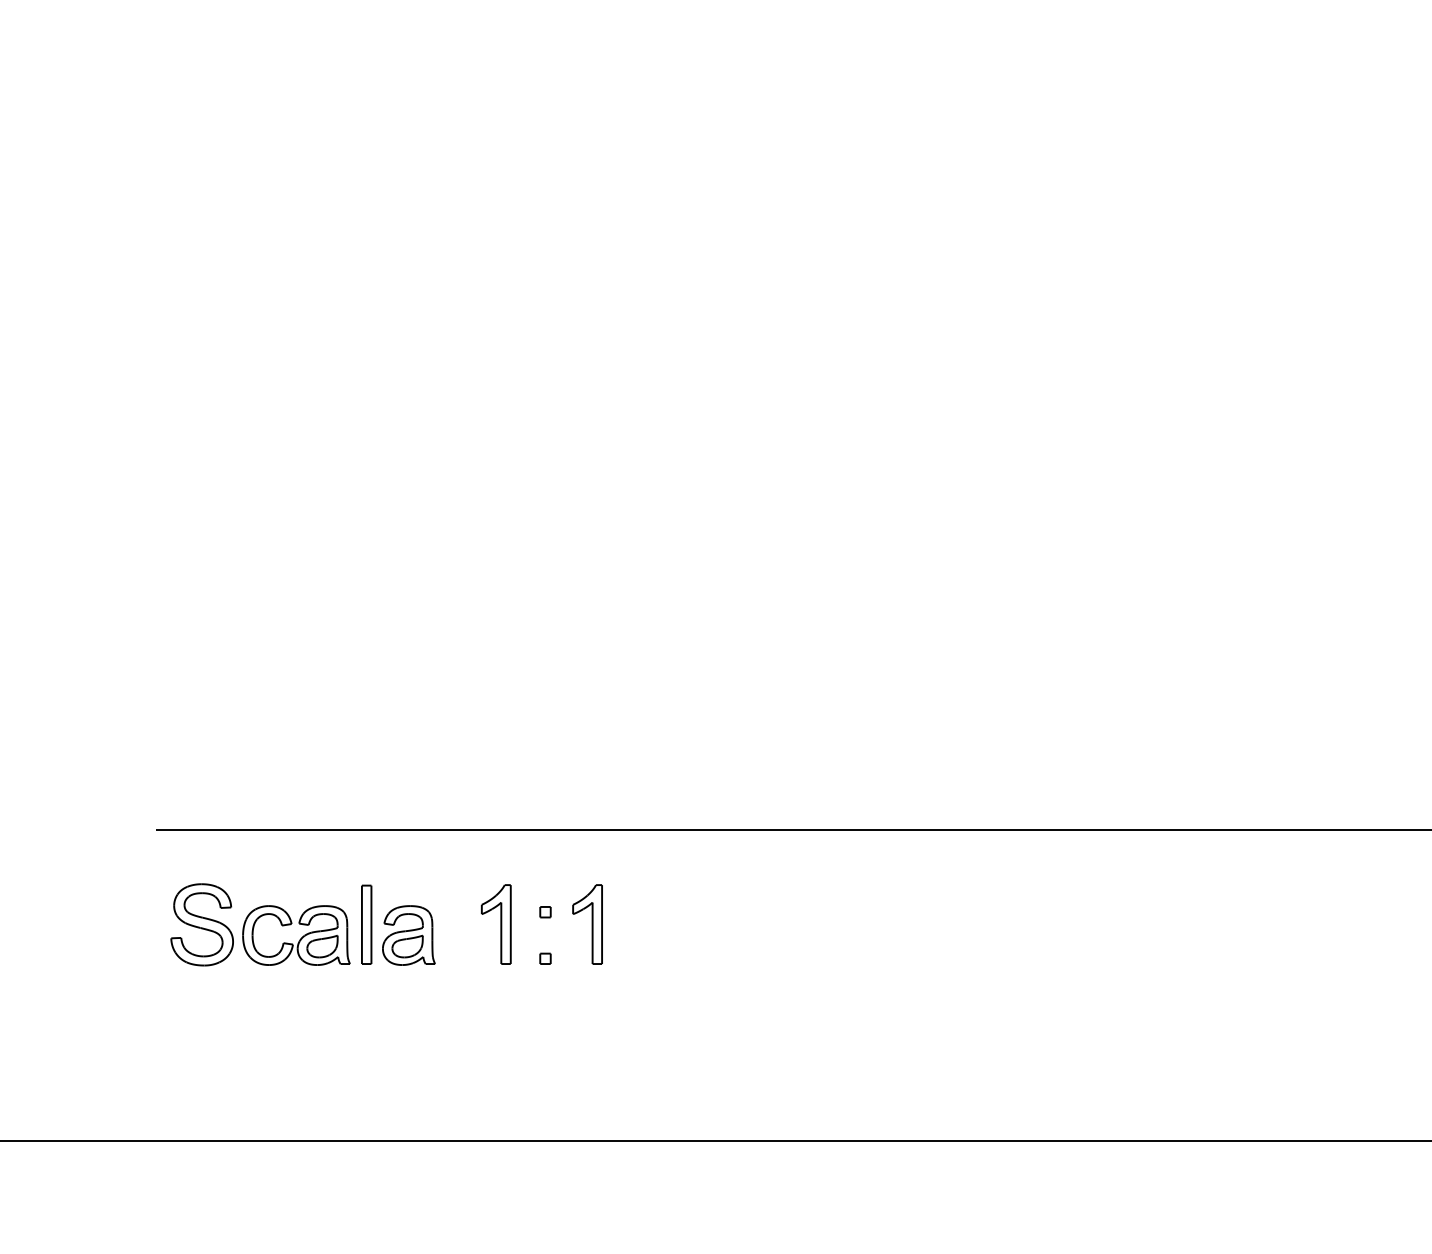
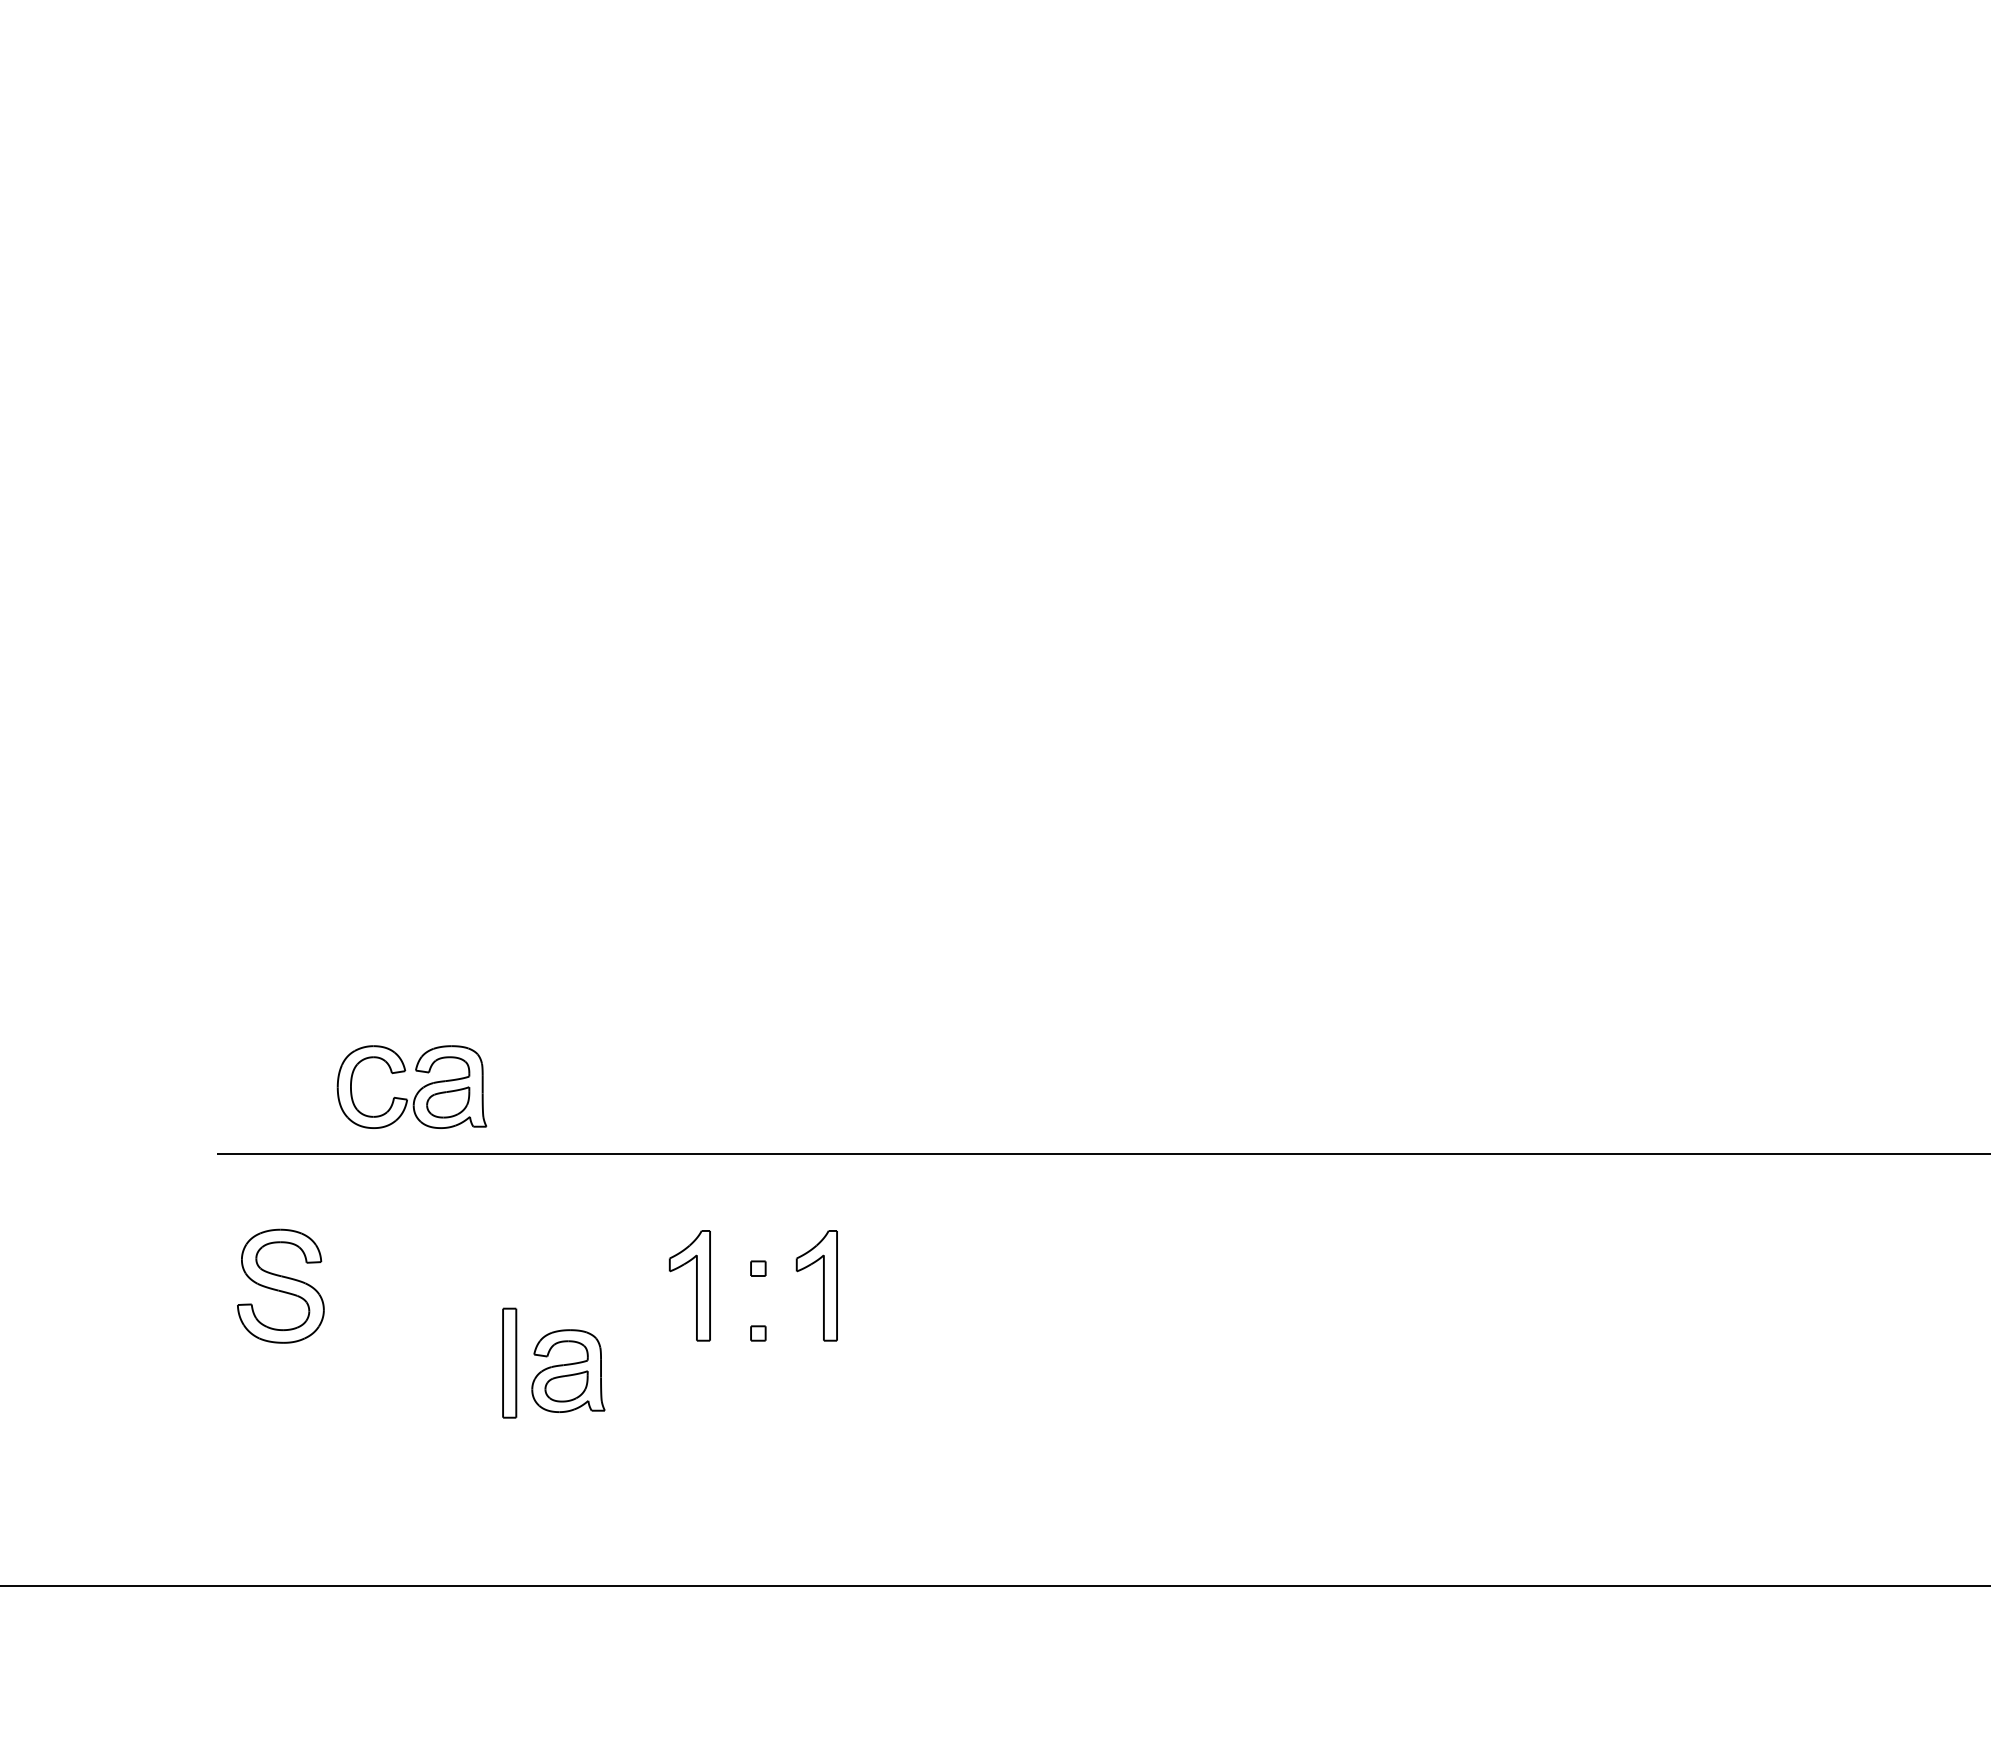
part: (366, 924) -> (509, 1362), moved
part: (408, 935) -> (568, 1370), moved
part: (300, 938) -> (417, 1091), moved

